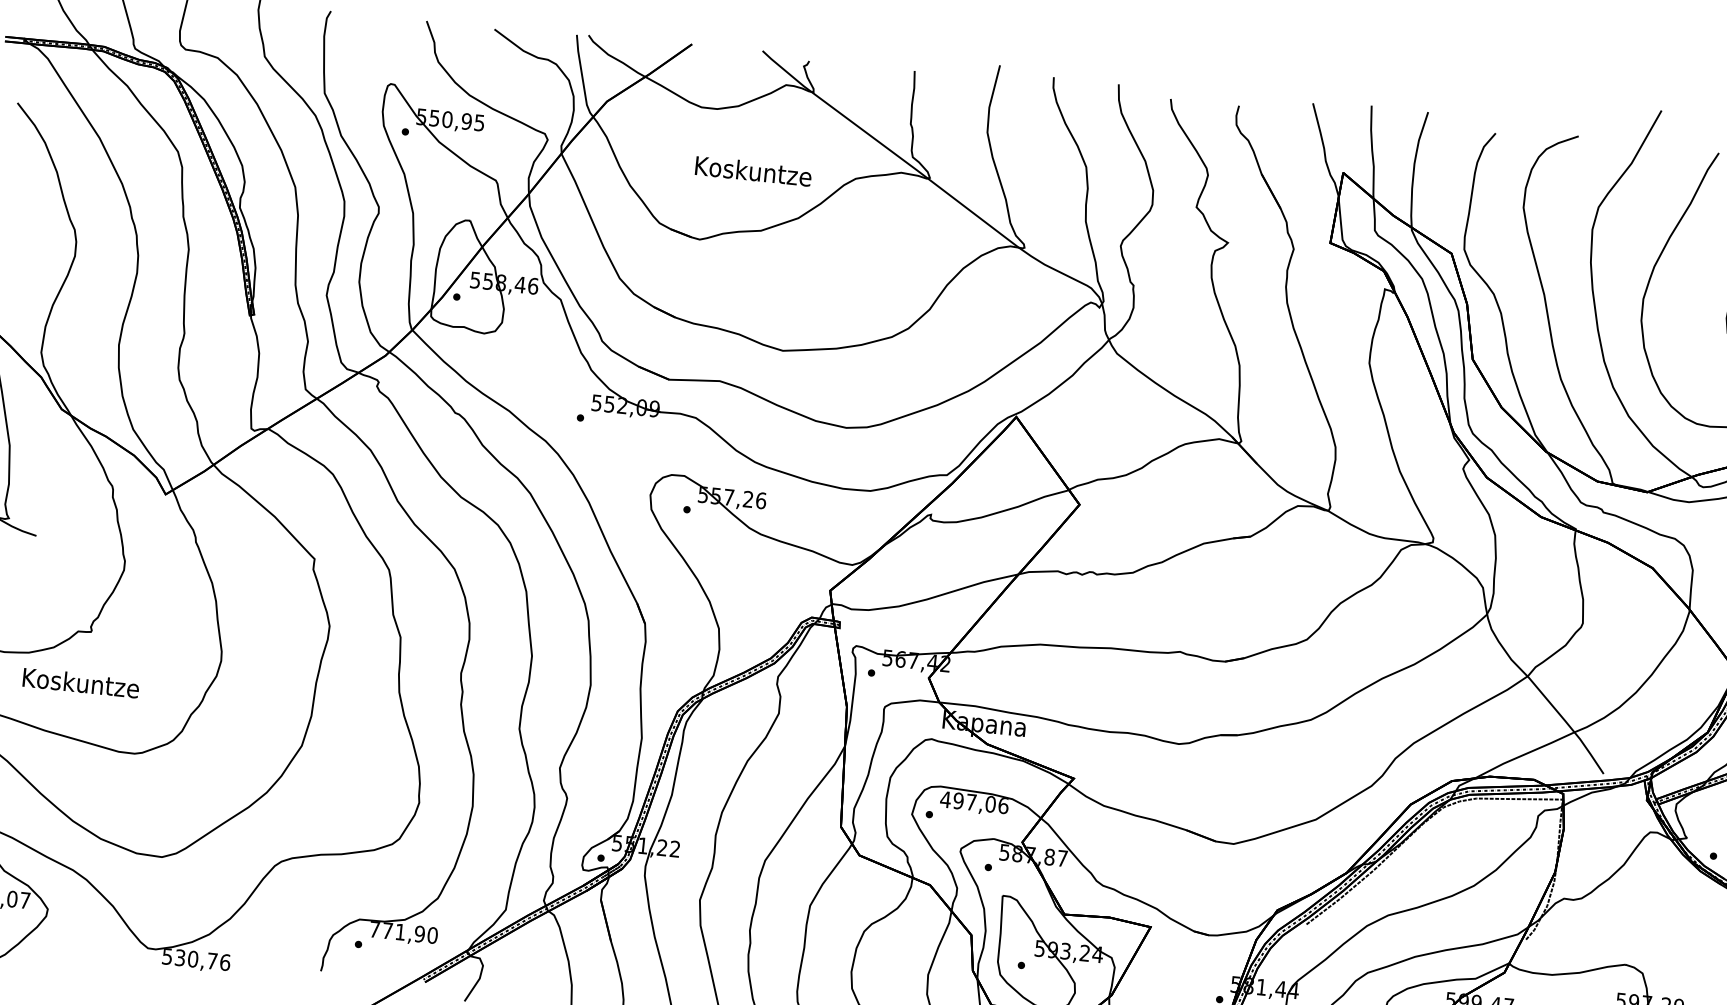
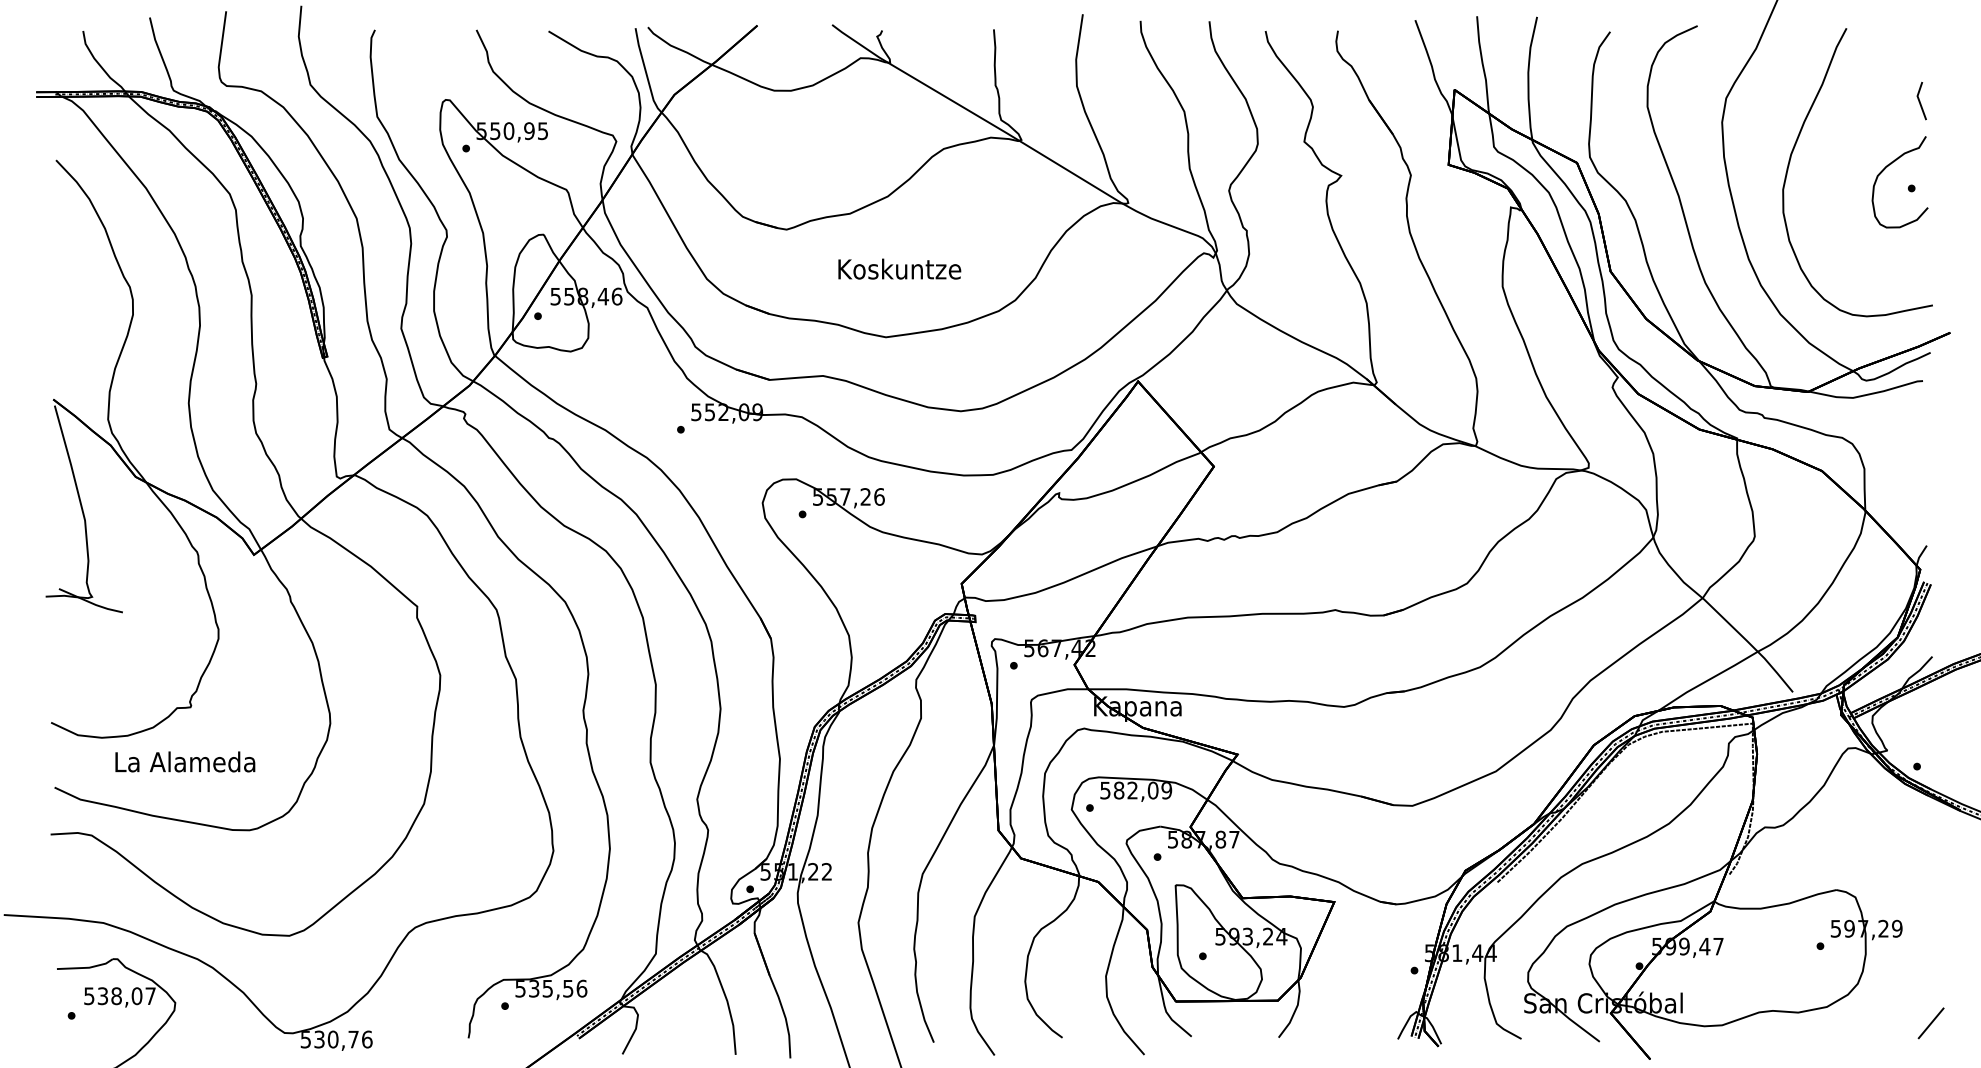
text: (753, 170) -> (899, 268), moved
text: (80, 682) -> (185, 761), Koskuntze -> La Alameda
text: (974, 802) -> (1135, 790), 497,06 -> 582,09
text: (404, 932) -> (551, 988), 771,90 -> 535,56

